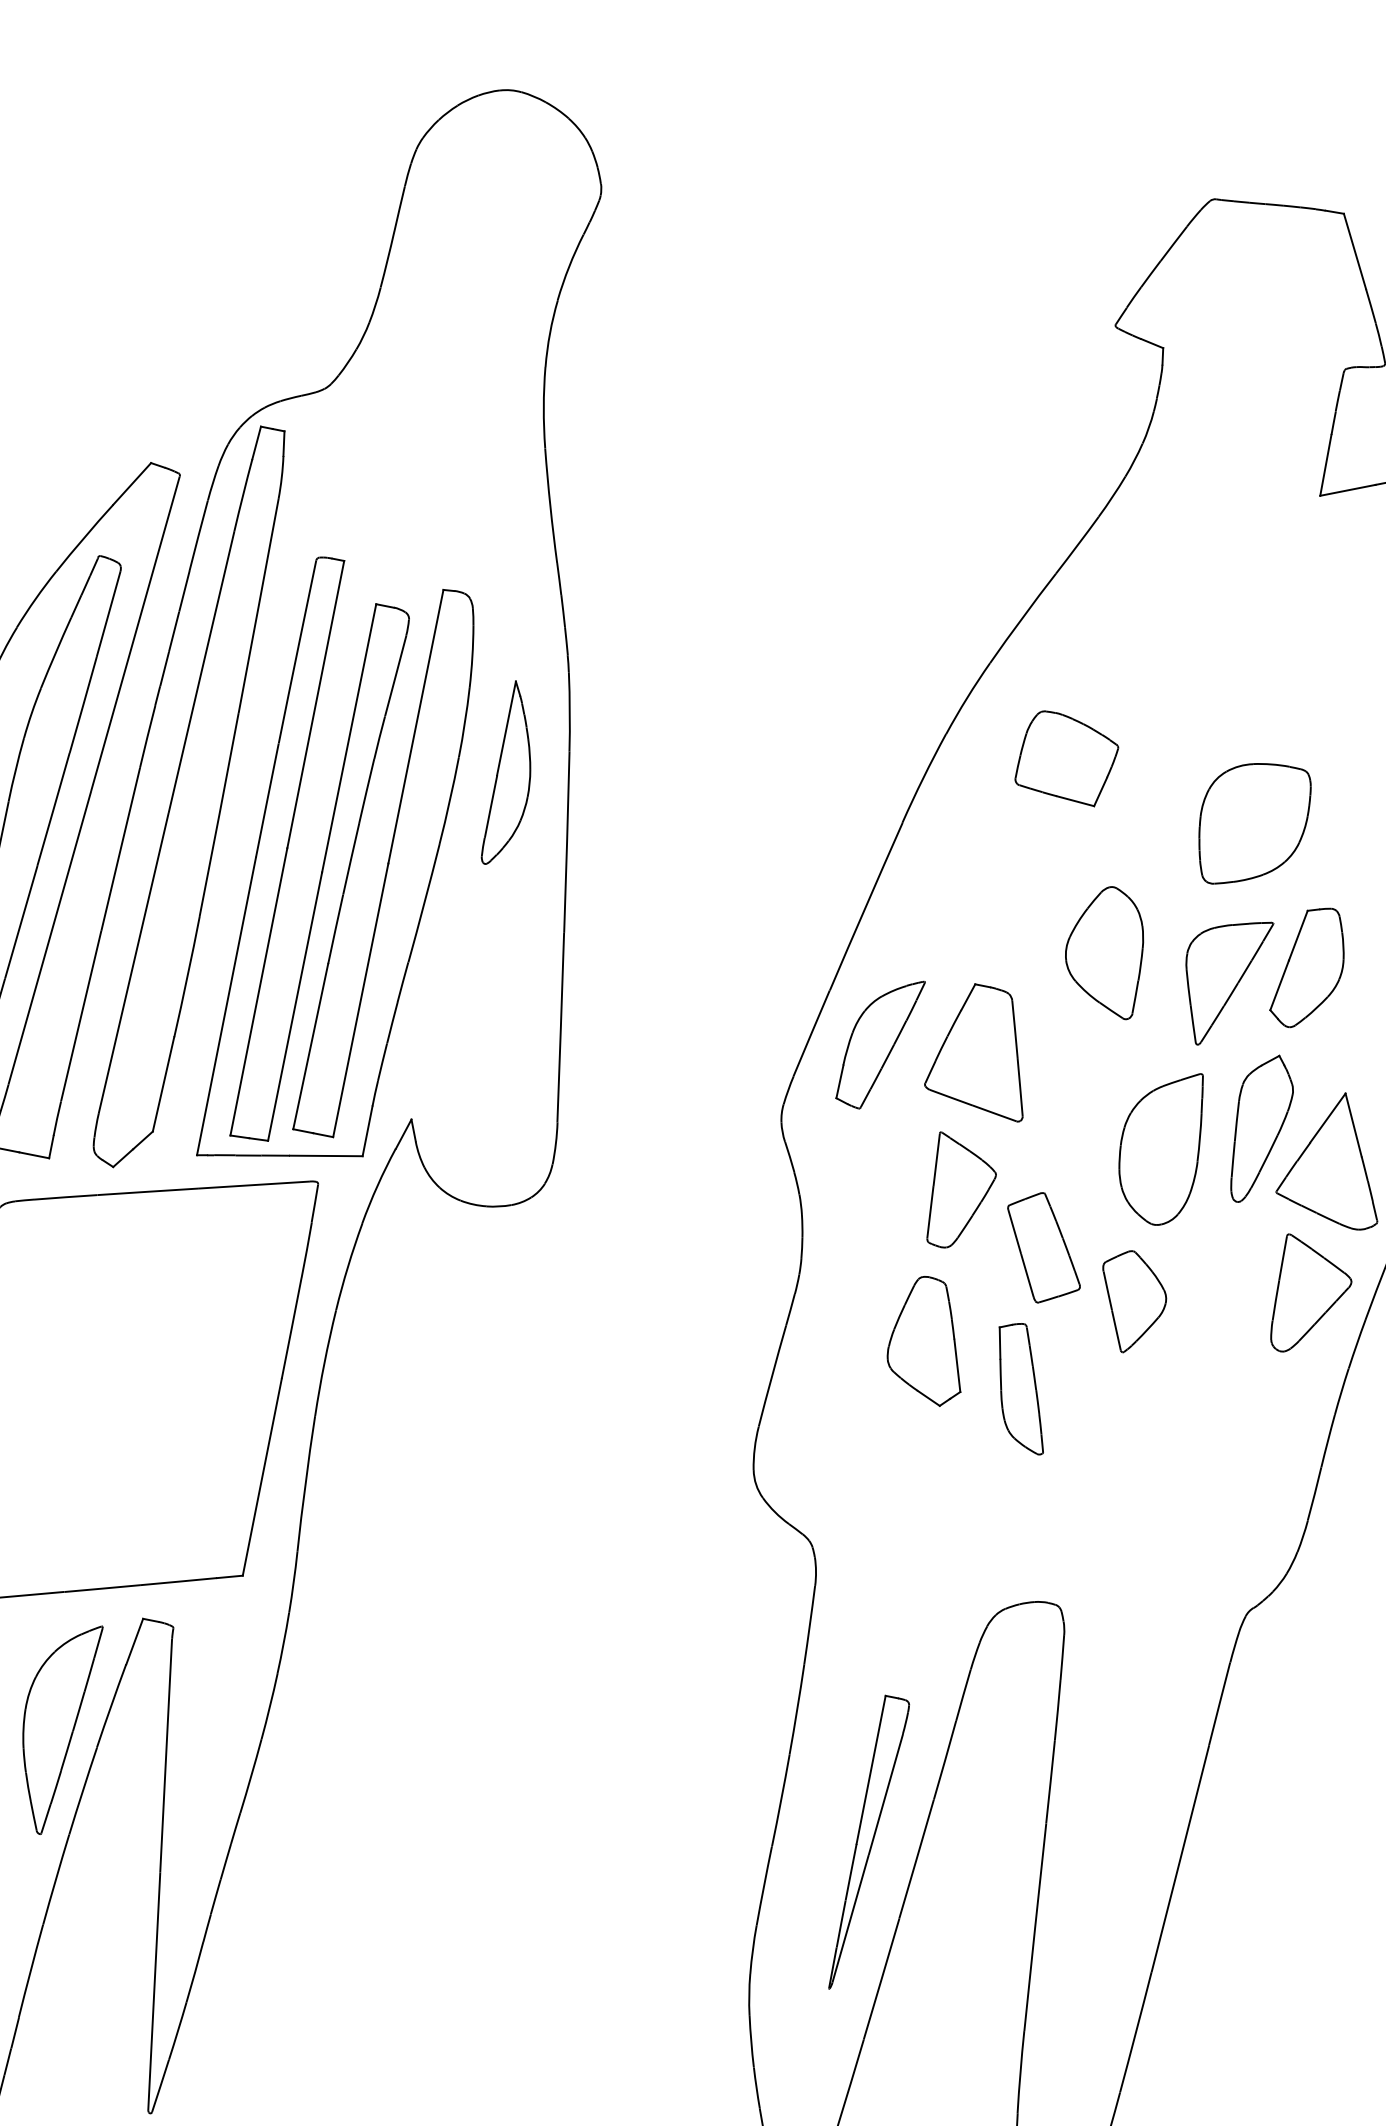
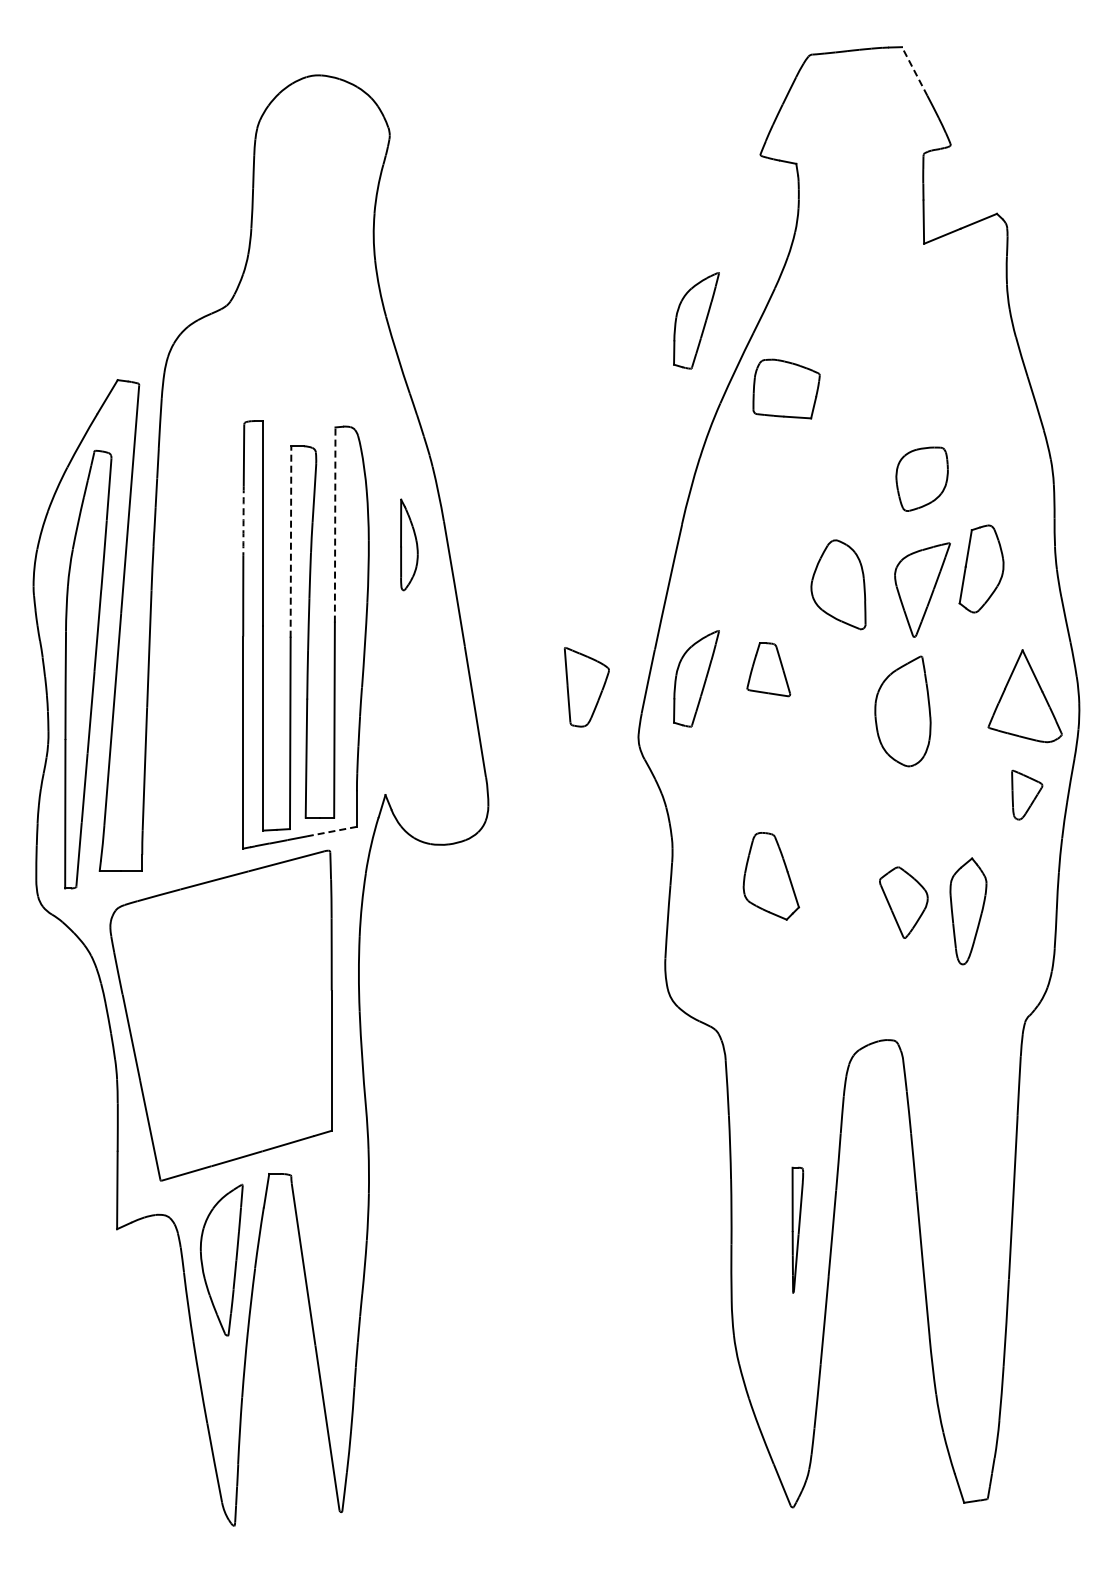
line: (1354, 251) -> (914, 71), solid -> dashed
part: (979, 540) -> (696, 320), added
arc: (288, 694) -> (243, 520), solid -> dashed
line: (416, 727) -> (335, 525), solid -> dashed
line: (348, 738) -> (290, 542), solid -> dashed
part: (1067, 757) -> (786, 388), moved
part: (514, 774) -> (409, 544), size x0.7
part: (192, 798) -> (191, 604), removed
part: (1251, 825) -> (921, 479), size x0.7
part: (983, 1049) -> (768, 669), size x0.6
part: (1259, 1129) -> (968, 911), moved
line: (325, 1155) -> (331, 831), solid -> dashed
part: (959, 1193) -> (586, 687), moved
part: (1043, 1248) -> (836, 797), removed
part: (1312, 1297) -> (1027, 794), size x0.6
part: (1130, 1301) -> (903, 902), moved
part: (1021, 1386) -> (840, 895), removed
part: (868, 1844) -> (797, 1230), size x0.6

